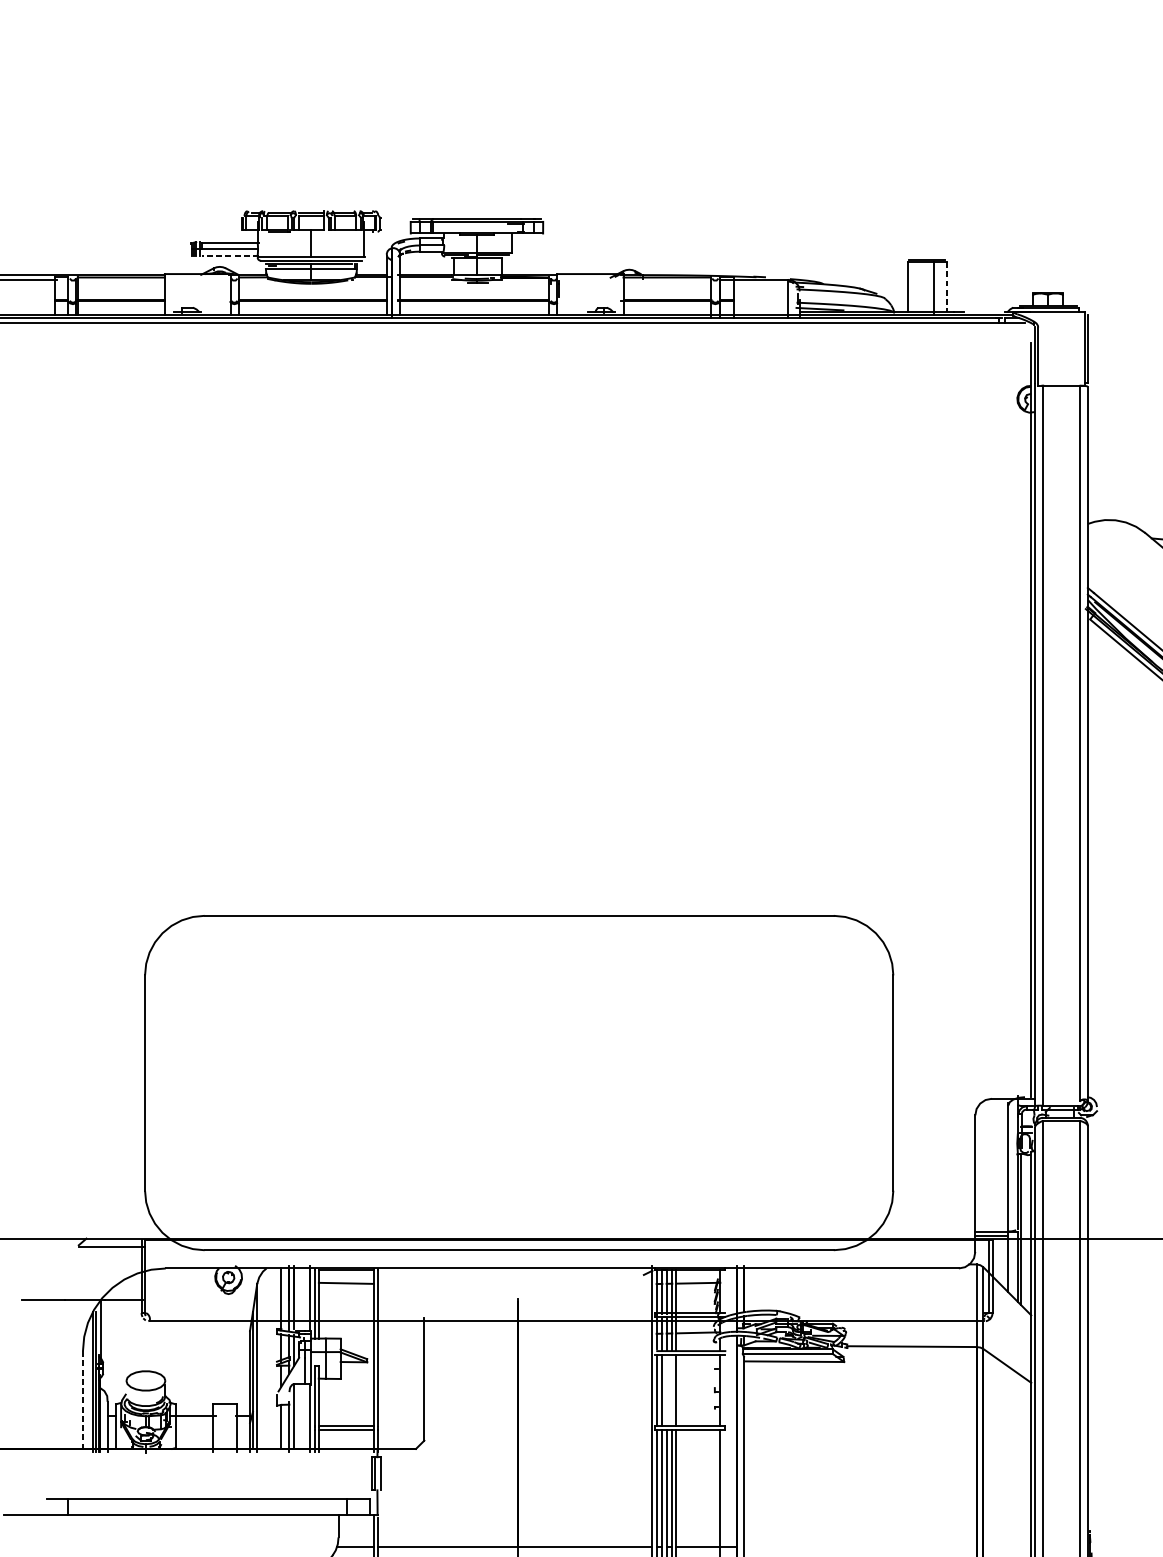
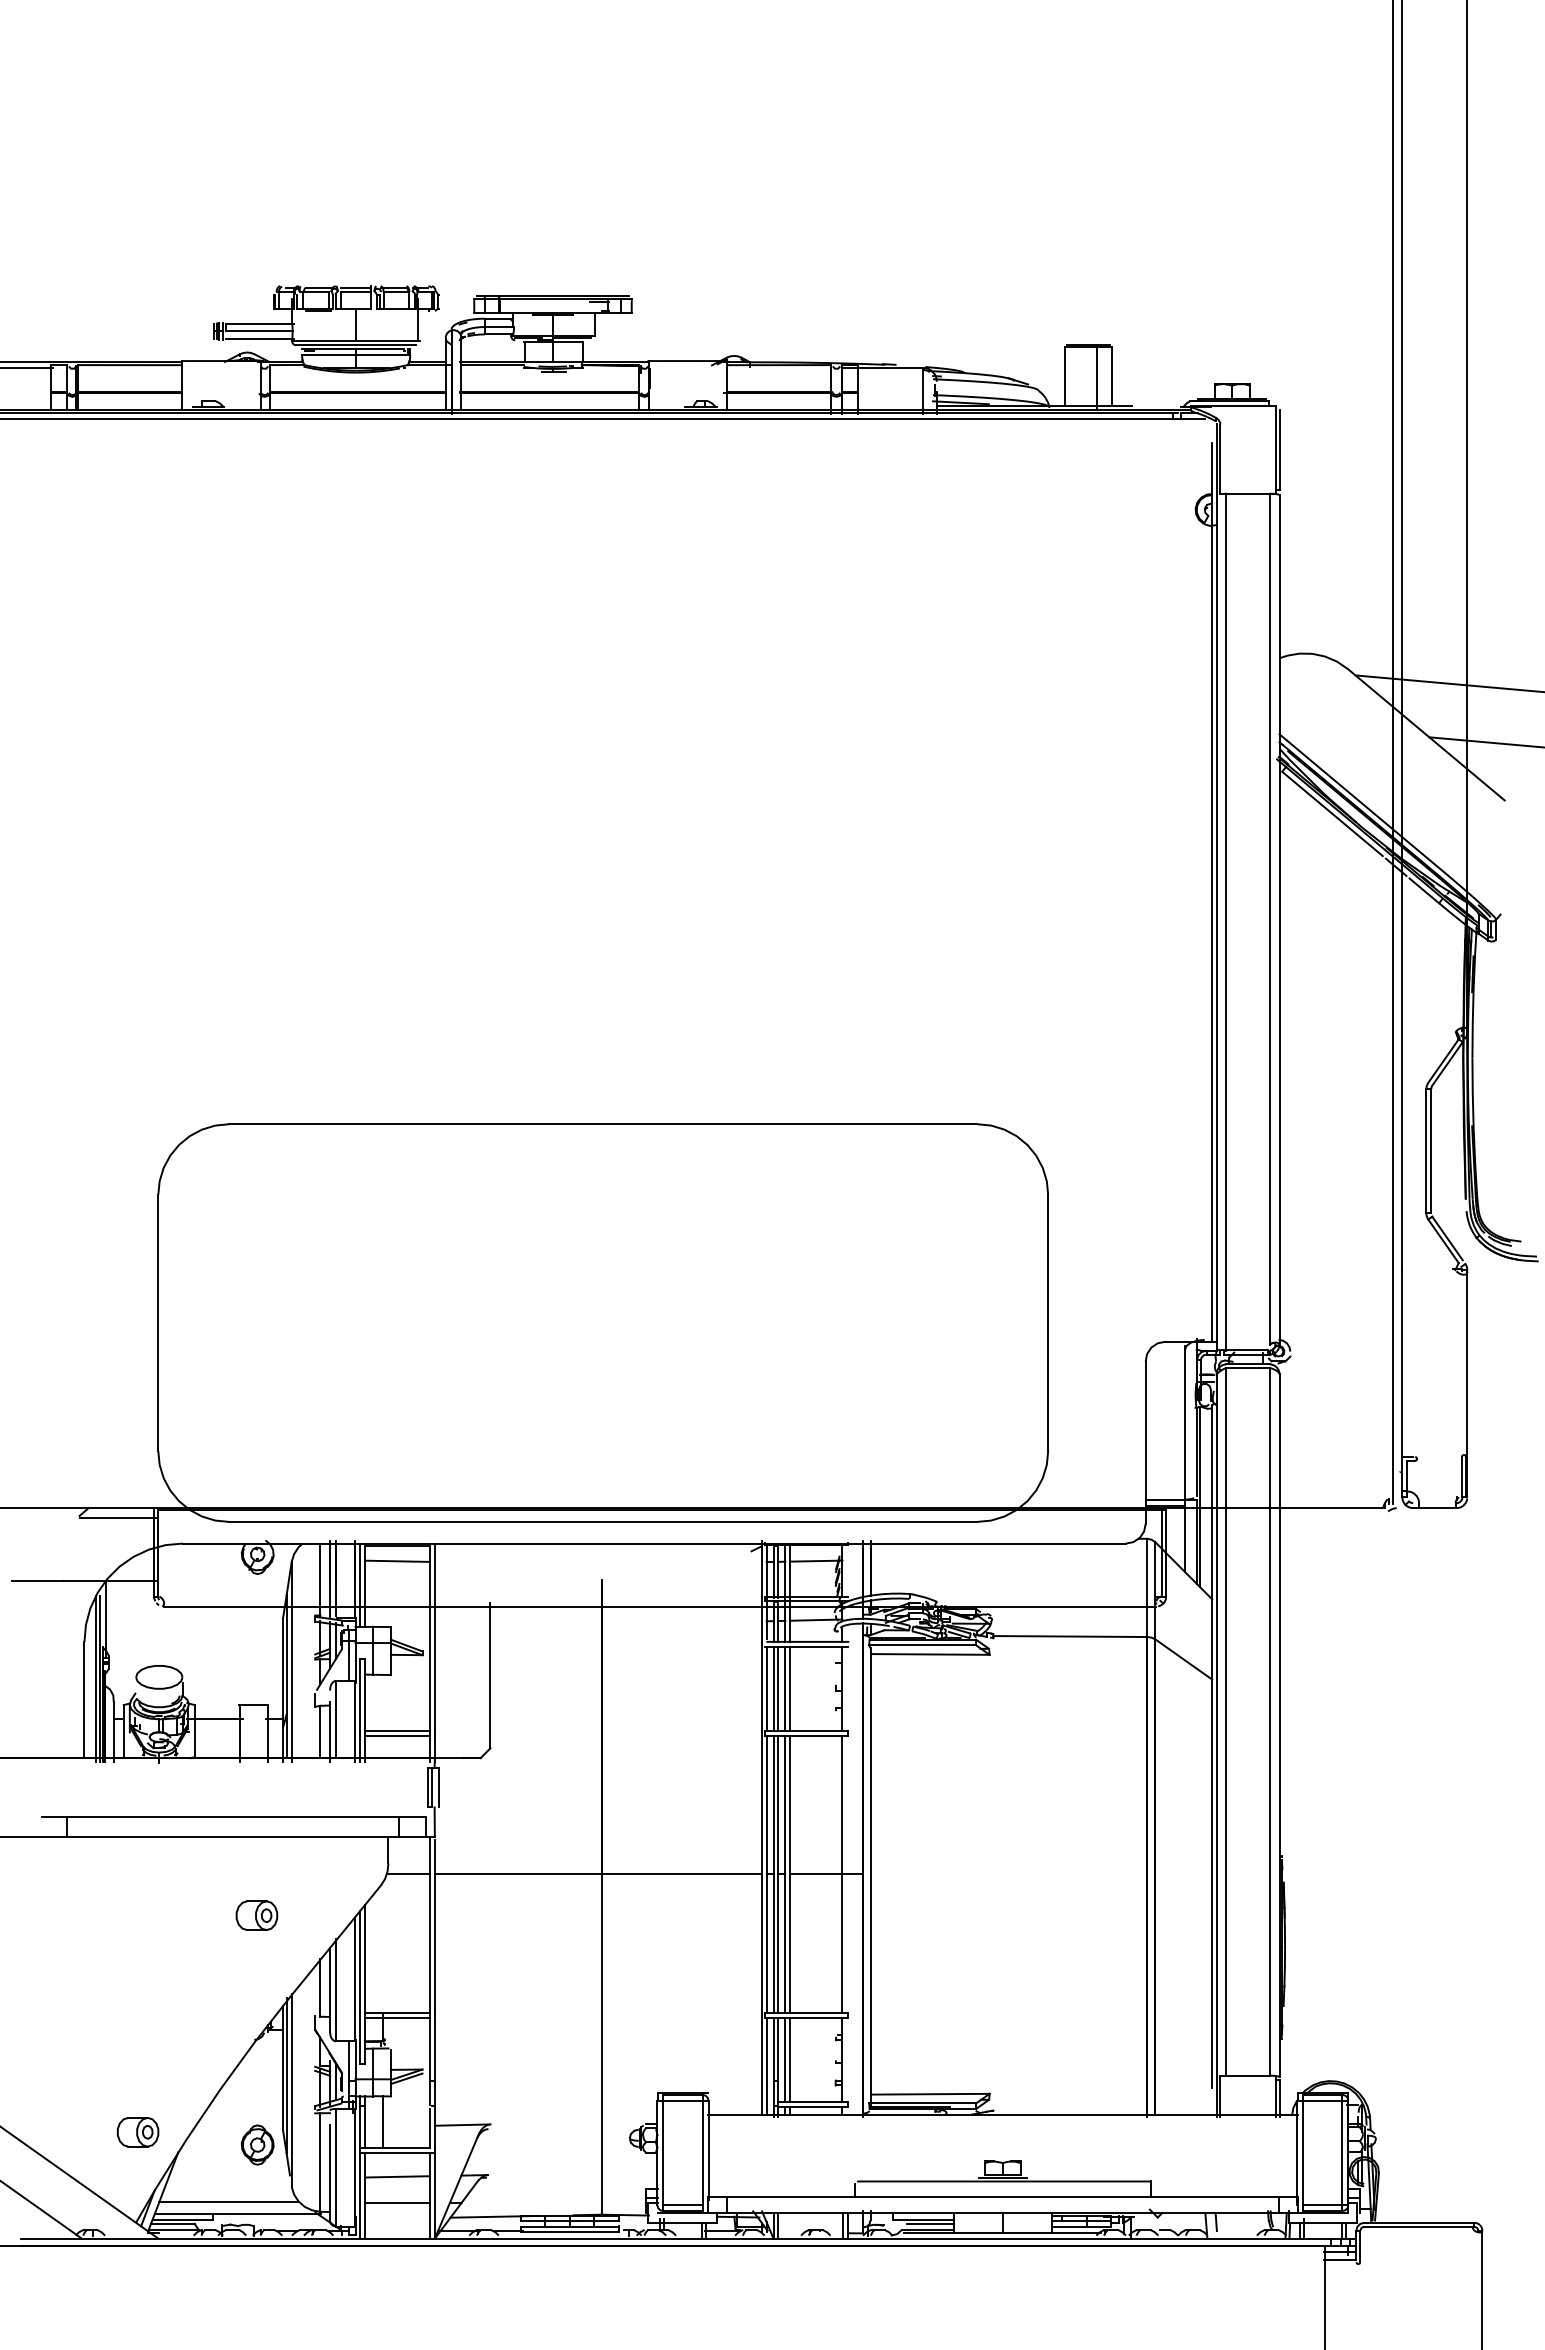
line: (230, 255) -> (259, 339), dashed -> solid
line: (946, 287) -> (1111, 376), dashed -> solid
line: (666, 1390) -> (778, 1688), added
line: (672, 1390) -> (785, 1688), added
line: (82, 1400) -> (84, 1700), dashed -> solid

